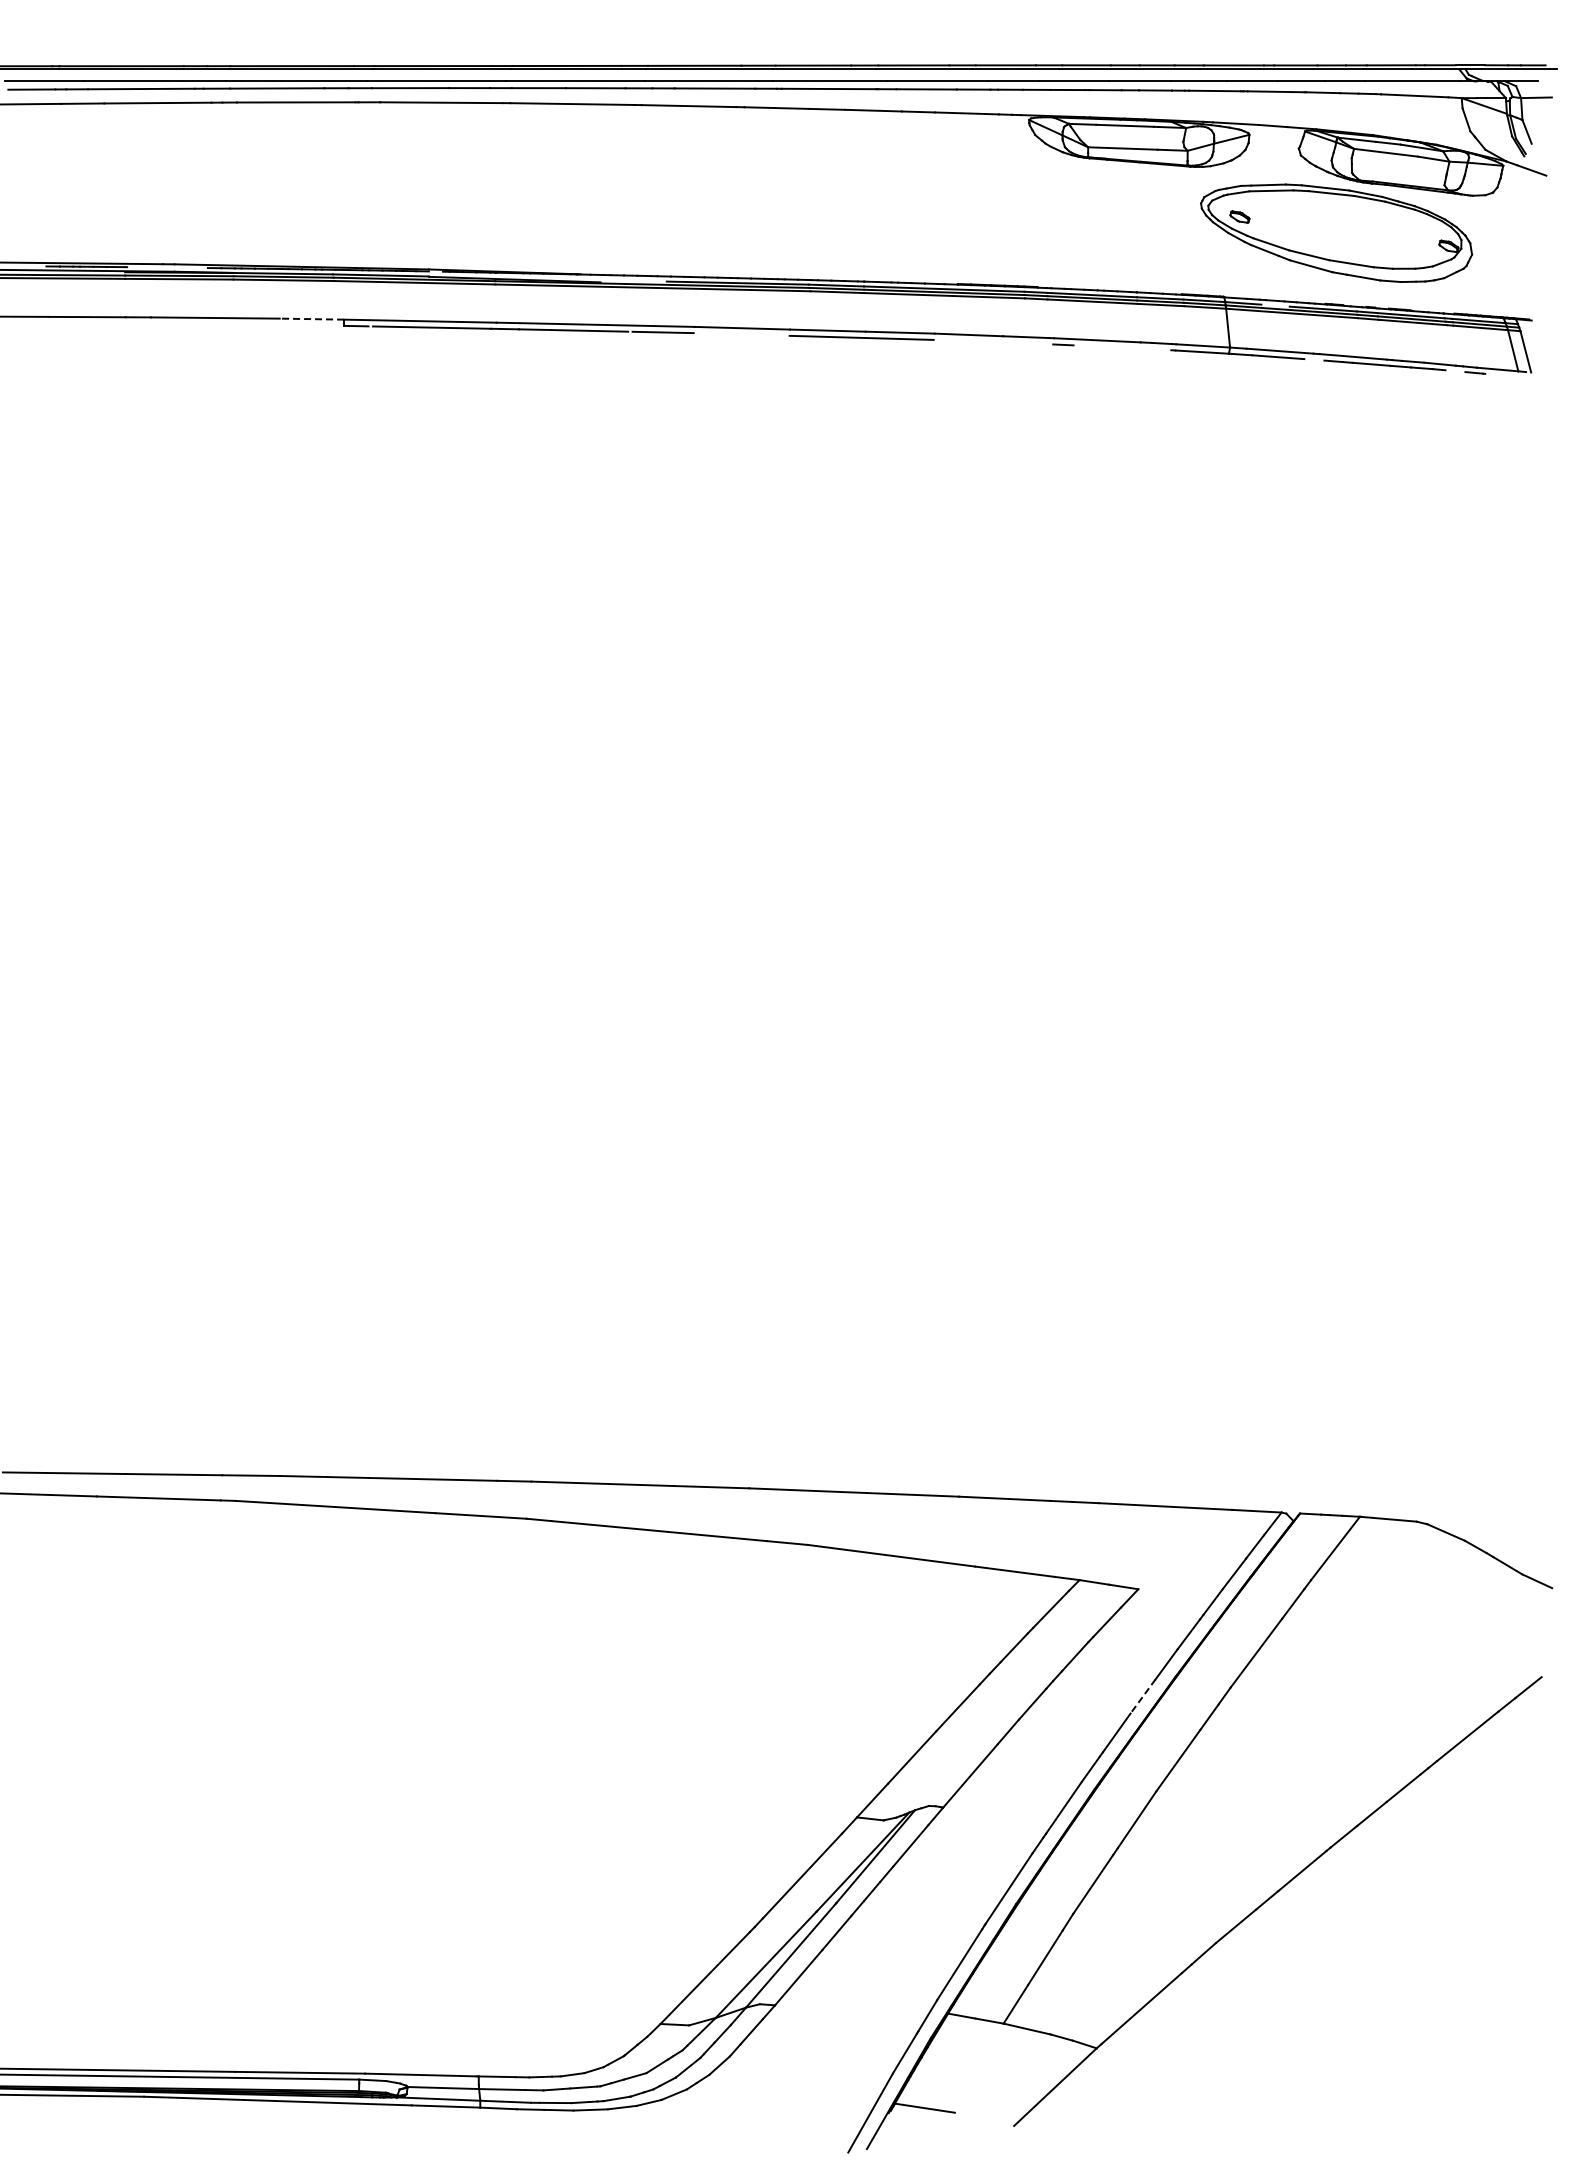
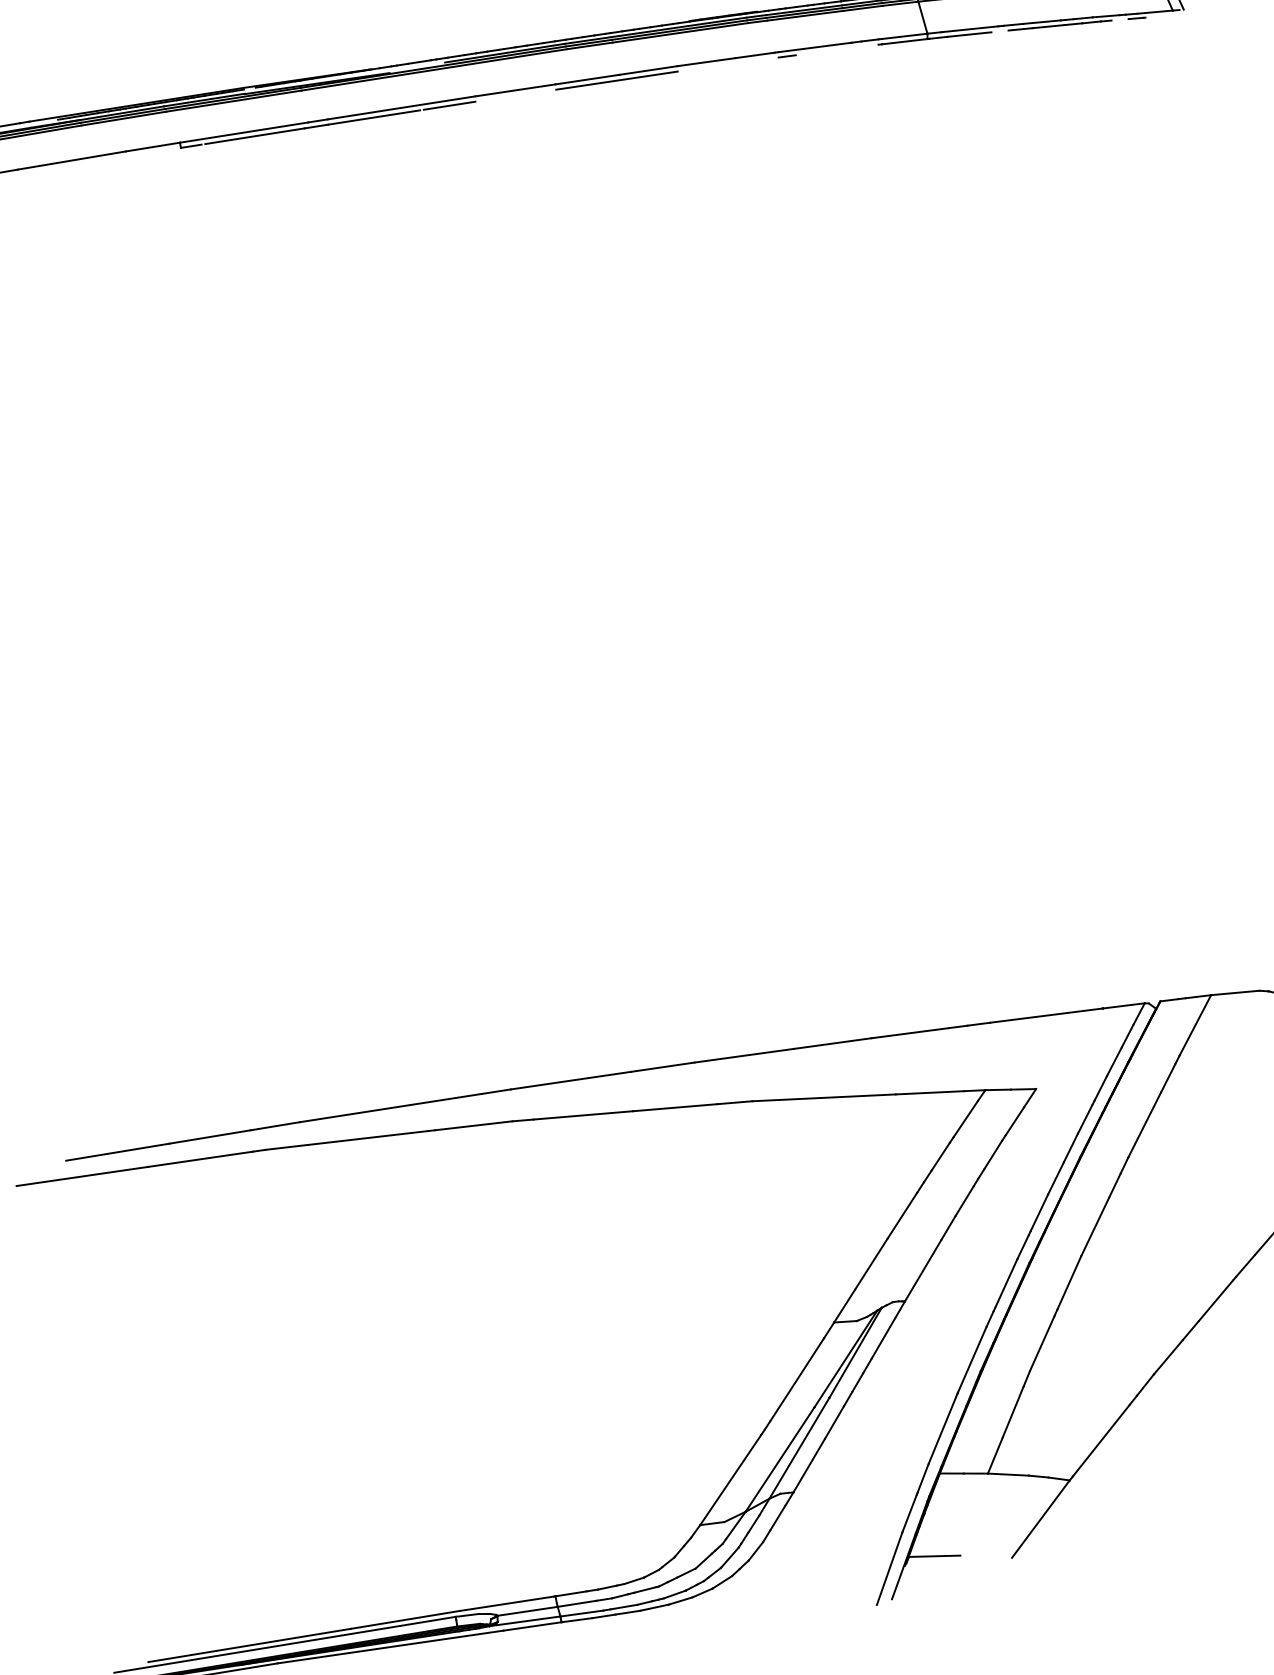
line: (311, 319) -> (152, 147), dashed -> solid
line: (1142, 1696) -> (1055, 1178), dashed -> solid

